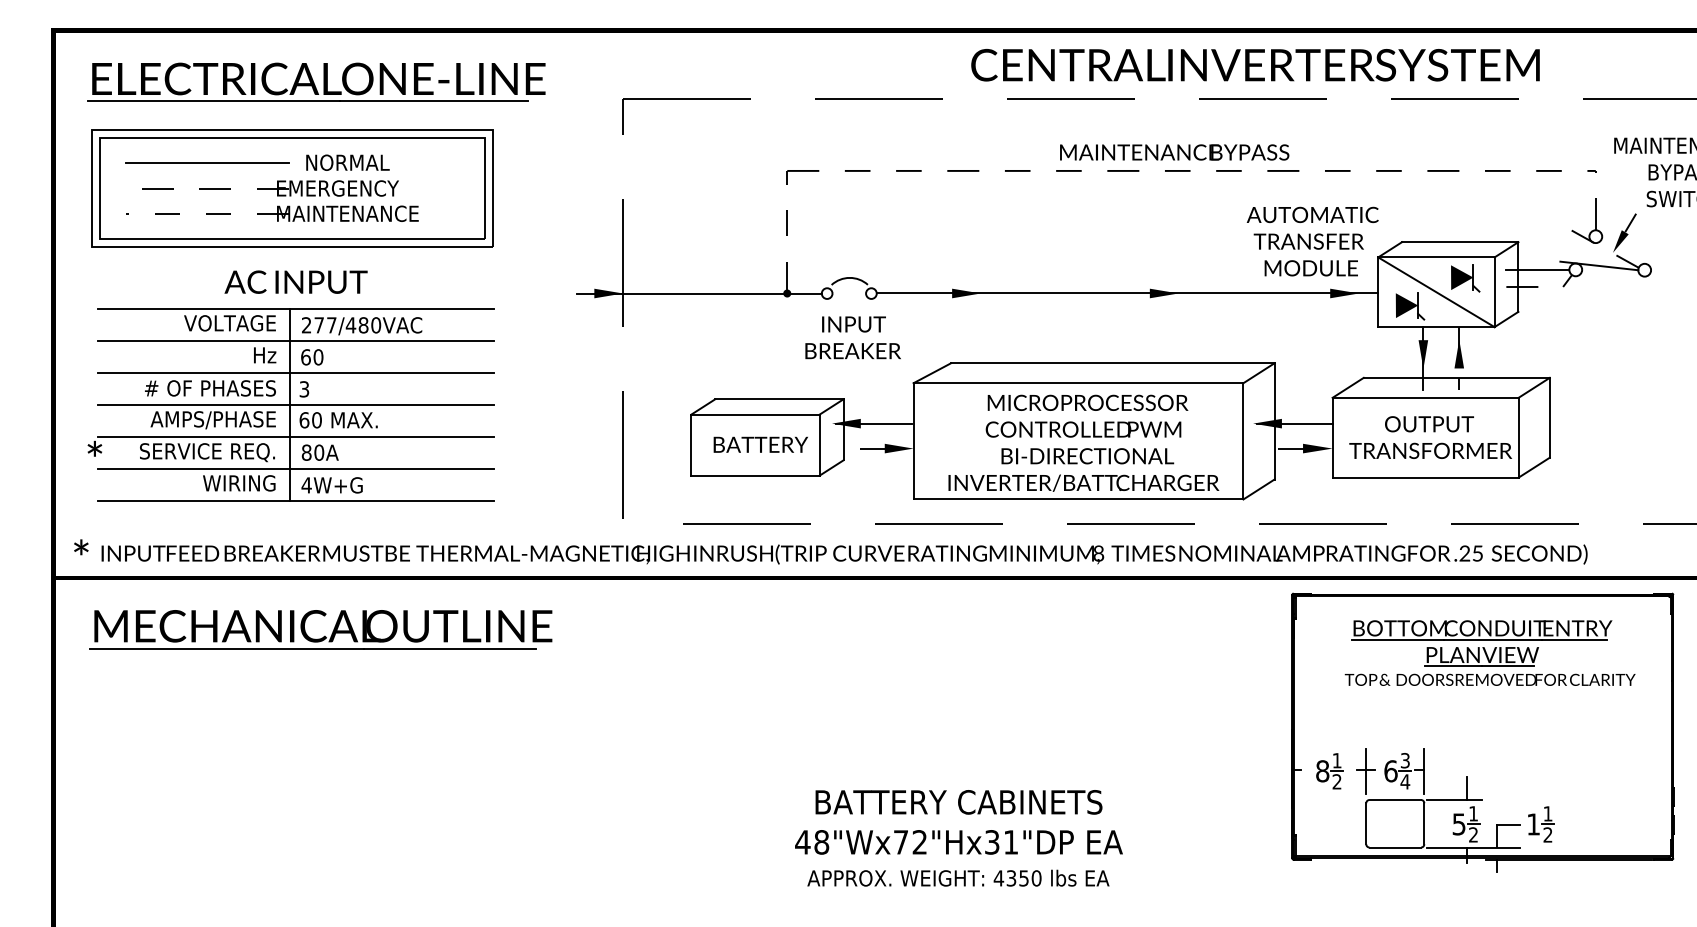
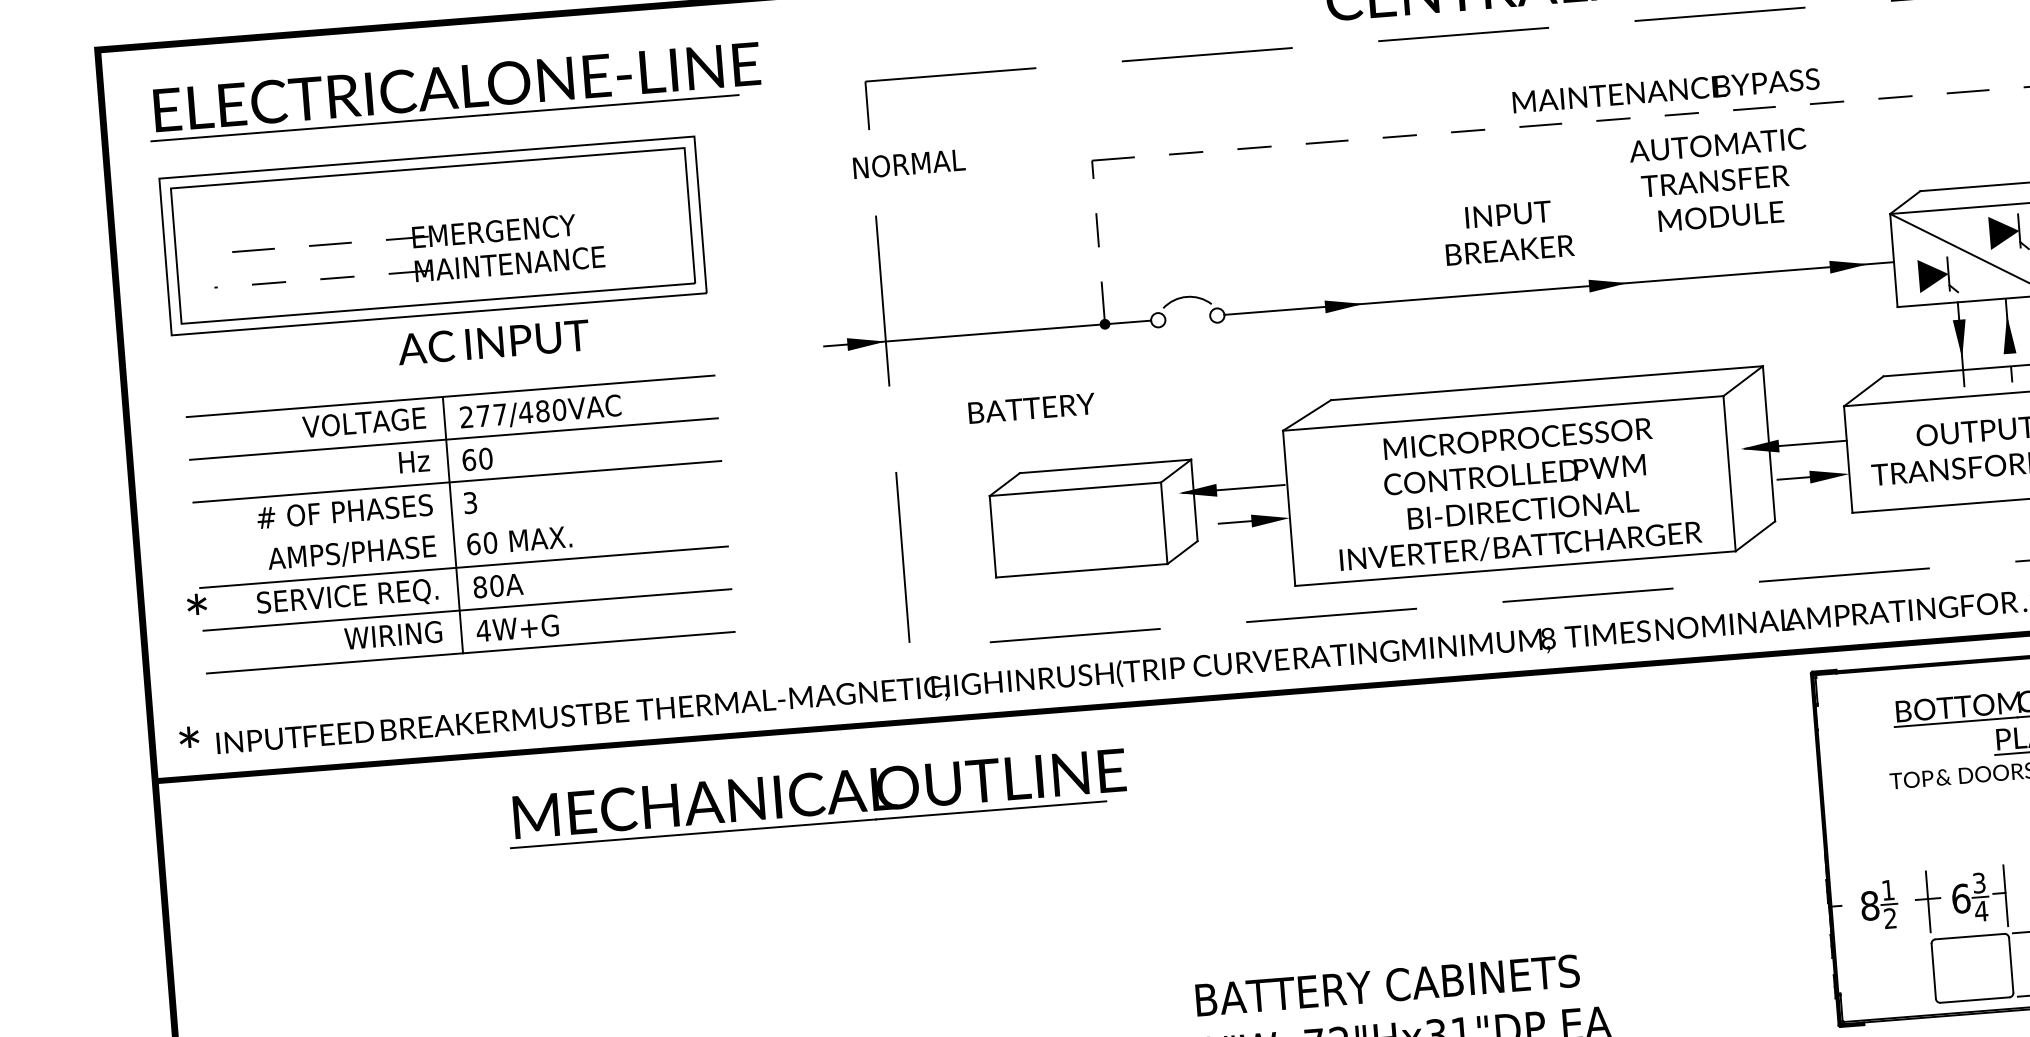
text: (1174, 152) -> (1665, 90), moved
line: (207, 162) -> (317, 210), removed
text: (347, 162) -> (908, 163), moved
text: (1312, 241) -> (1719, 180), moved
text: (295, 281) -> (492, 341), moved
text: (852, 337) -> (1507, 232), moved
line: (295, 404) -> (460, 524), removed
text: (760, 444) -> (1031, 407), moved
part: (324, 635) -> (822, 805), moved

